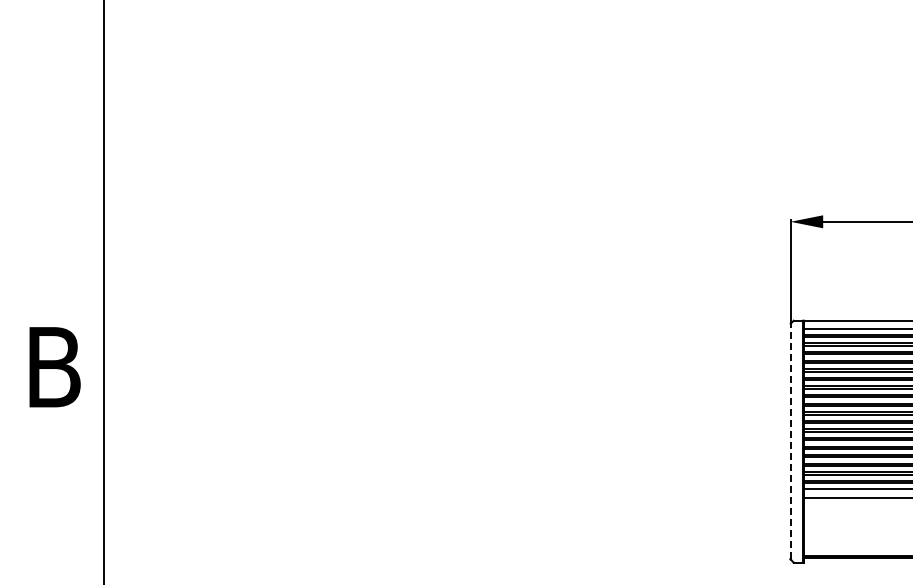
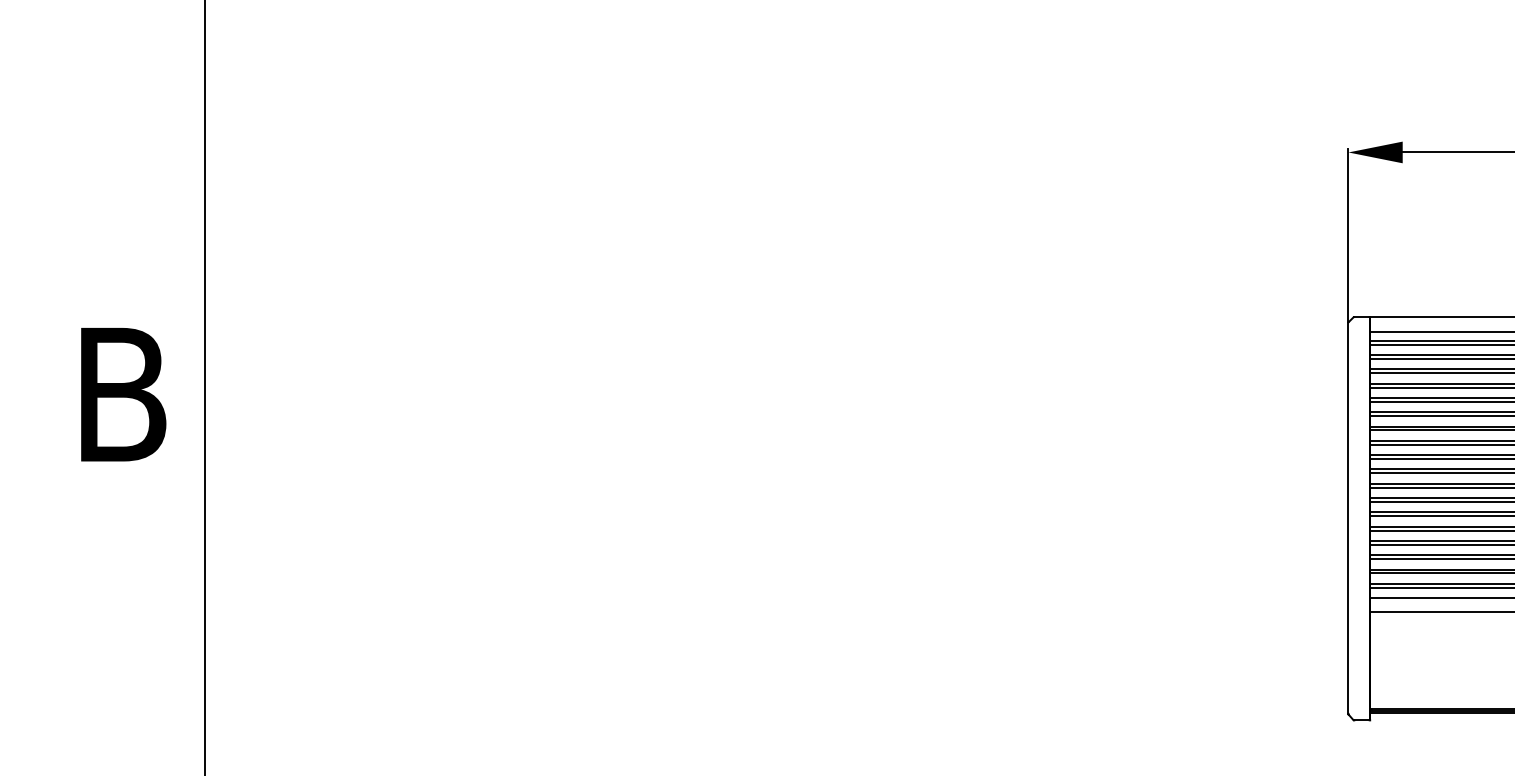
line: (790, 441) -> (1348, 518), dashed -> solid

